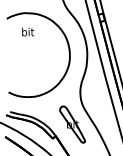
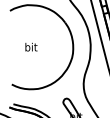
text: (28, 31) -> (31, 46), moved

